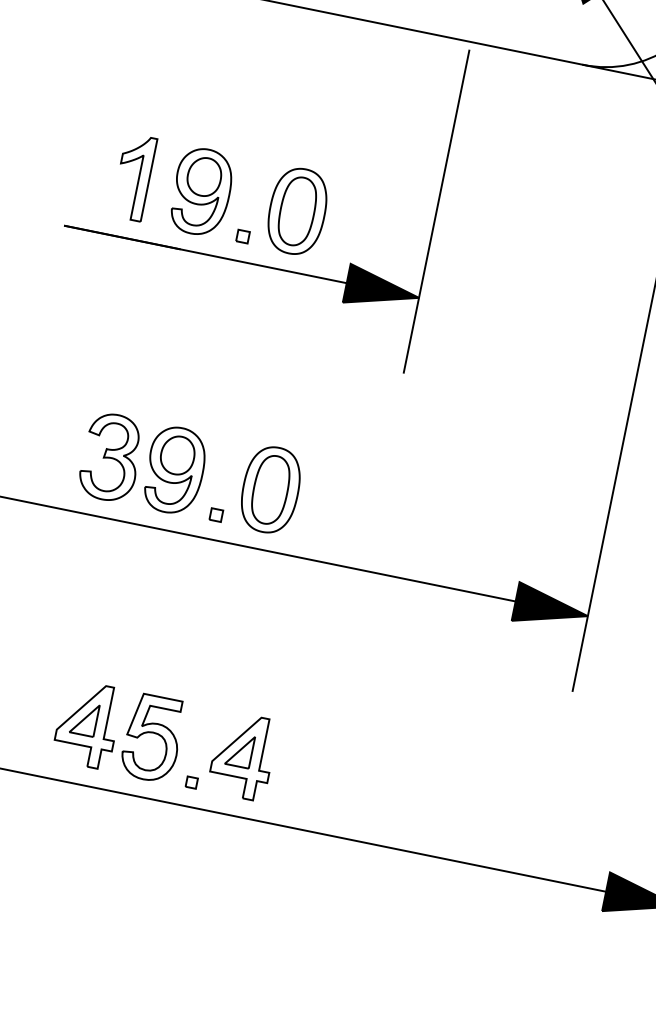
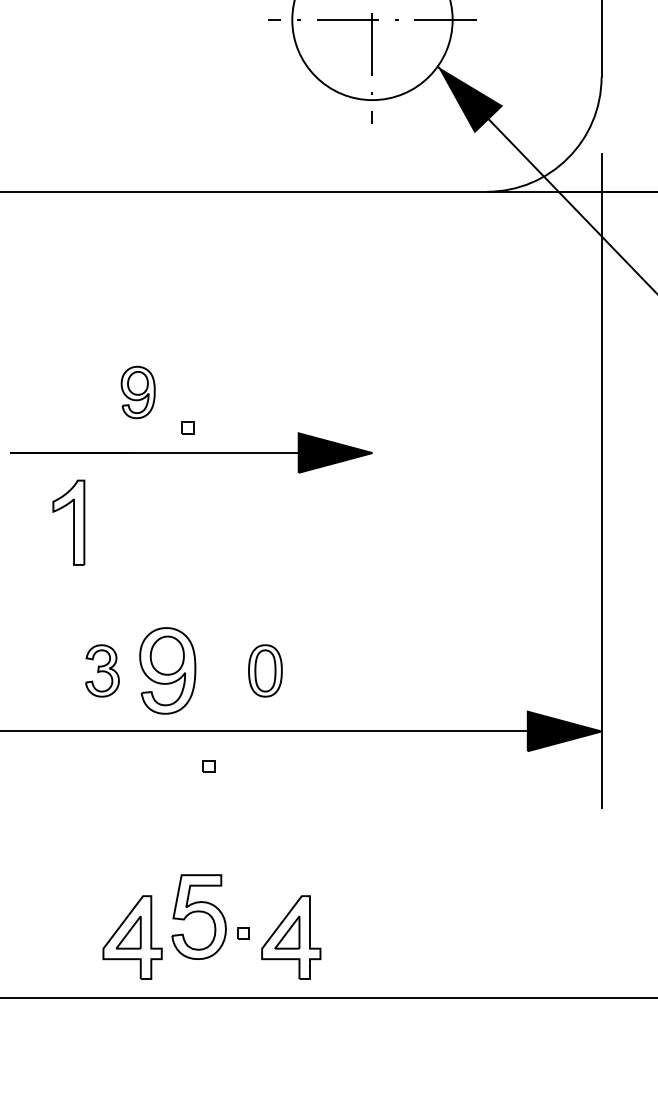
part: (133, 177) -> (68, 522), moved
part: (200, 191) -> (137, 392), size x0.6
part: (296, 211) -> (235, 392), removed
line: (436, 211) -> (372, 364), removed
part: (111, 457) -> (102, 670), size x0.6
part: (270, 489) -> (265, 670), size x0.6
part: (215, 514) -> (208, 766), moved
part: (152, 737) -> (198, 916), moved
part: (191, 782) -> (243, 933), moved

